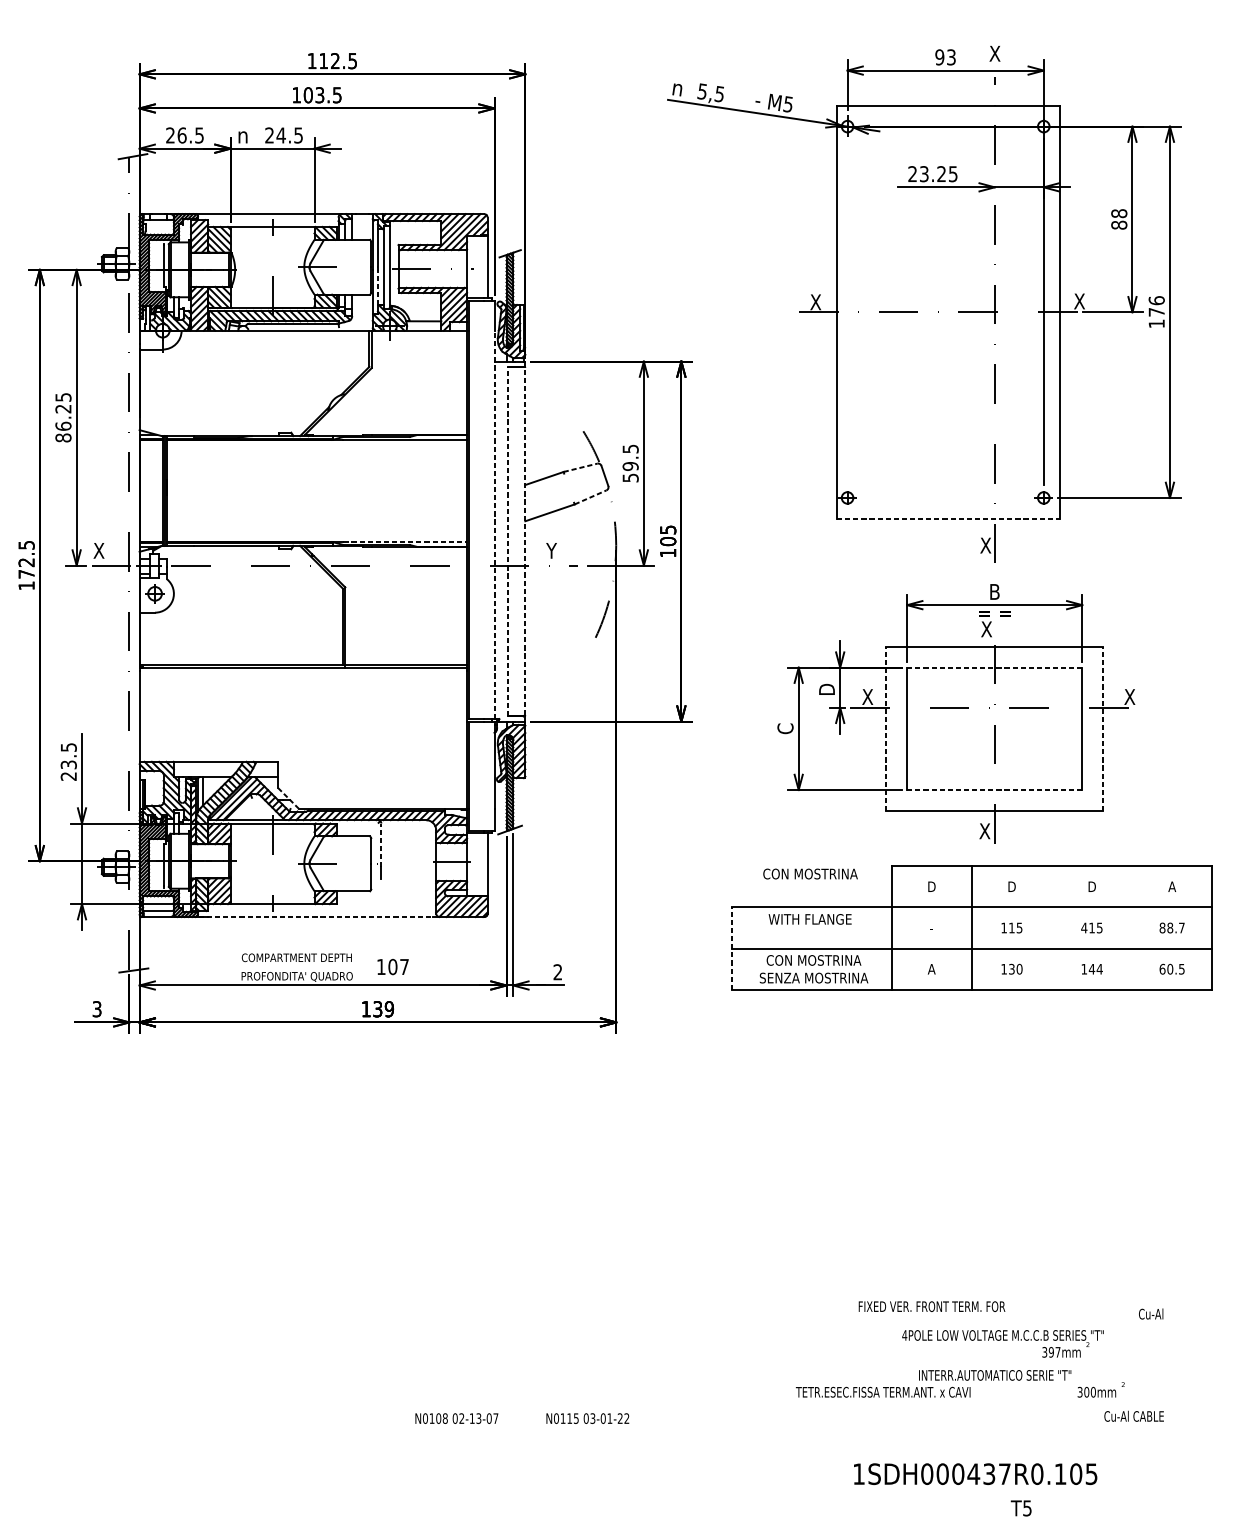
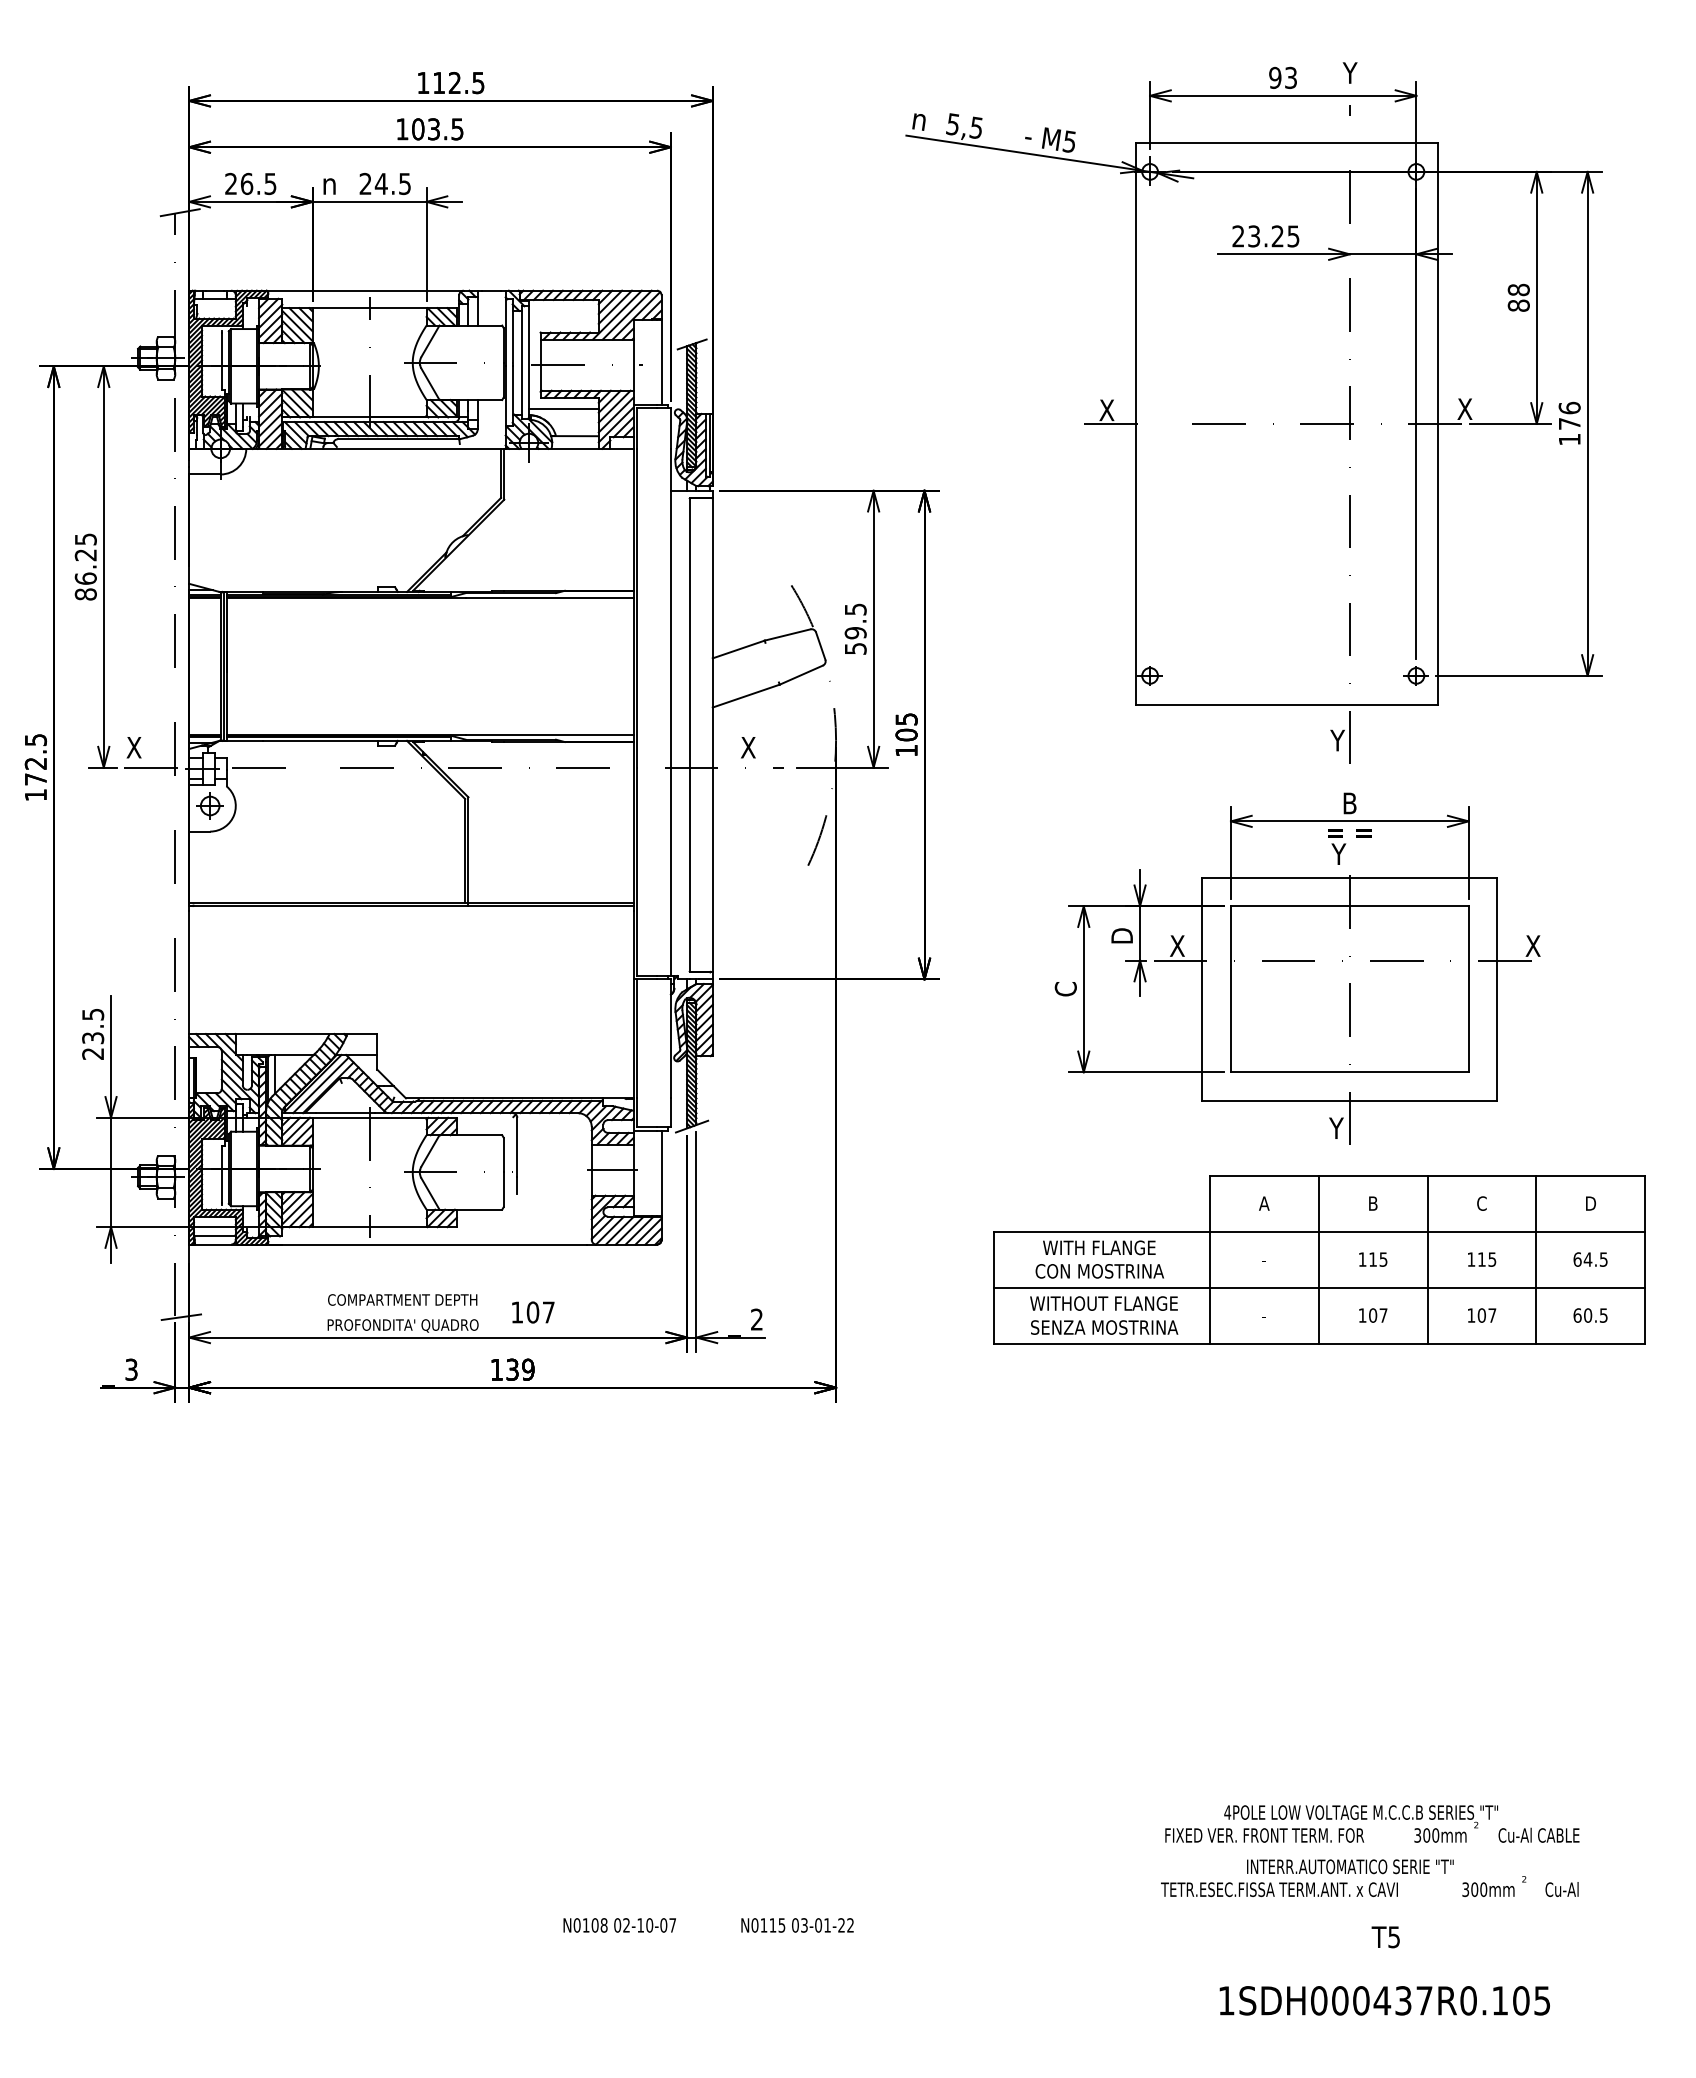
text: (994, 53) -> (1349, 72), X -> Y
line: (377, 286) -> (512, 389), dashed -> solid
line: (415, 301) -> (563, 409), added
line: (580, 467) -> (787, 634), dashed -> solid
line: (590, 497) -> (801, 675), dashed -> solid
line: (948, 519) -> (1287, 704), dashed -> solid
line: (494, 524) -> (670, 712), dashed -> solid
line: (405, 541) -> (549, 735), dashed -> solid
line: (508, 541) -> (689, 734), dashed -> solid
line: (525, 541) -> (712, 735), dashed -> solid
text: (985, 545) -> (1337, 740), X -> Y
text: (550, 550) -> (747, 747), Y -> X
text: (986, 628) -> (1338, 853), X -> Y
line: (994, 667) -> (1349, 906), dashed -> solid
line: (886, 729) -> (1202, 989), dashed -> solid
line: (1103, 729) -> (1497, 989), dashed -> solid
line: (994, 790) -> (1349, 1072), dashed -> solid
line: (288, 799) -> (391, 1084), dashed -> solid
text: (984, 830) -> (1336, 1127), X -> Y
line: (381, 845) -> (517, 1147), dashed -> solid
text: (810, 874) -> (1099, 1271), moved
text: (931, 886) -> (1264, 1203), D -> A
text: (1012, 886) -> (1373, 1203), D -> B
text: (1092, 886) -> (1482, 1203), D -> C
text: (1172, 886) -> (1590, 1203), A -> D
line: (315, 916) -> (428, 1244), dashed -> solid
line: (1051, 927) -> (1427, 1259), added
text: (1084, 927) -> (1471, 1259), 415 -> 115
line: (1132, 927) -> (1536, 1259), added
text: (1172, 927) -> (1590, 1259), 88.7 -> 64.5
line: (732, 948) -> (993, 1287), dashed -> solid
text: (813, 960) -> (1103, 1303), CON MOSTRINA -> WITHOUT FLANGE
text: (931, 969) -> (1264, 1315), A -> -
text: (1015, 969) -> (1378, 1315), 130 -> 107
text: (1095, 969) -> (1486, 1315), 144 -> 107
text: (931, 1306) -> (1264, 1835), moved
text: (1150, 1314) -> (1561, 1889), moved
text: (1054, 1352) -> (1431, 1835), 397mm -> 300mm
text: (883, 1392) -> (1279, 1889), moved
text: (1133, 1415) -> (1538, 1834), moved
text: (478, 1418) -> (649, 1925), 02-13-07 -> 02-10-07
text: (975, 1473) -> (1384, 2000), moved
text: (1021, 1508) -> (1385, 1937), moved

